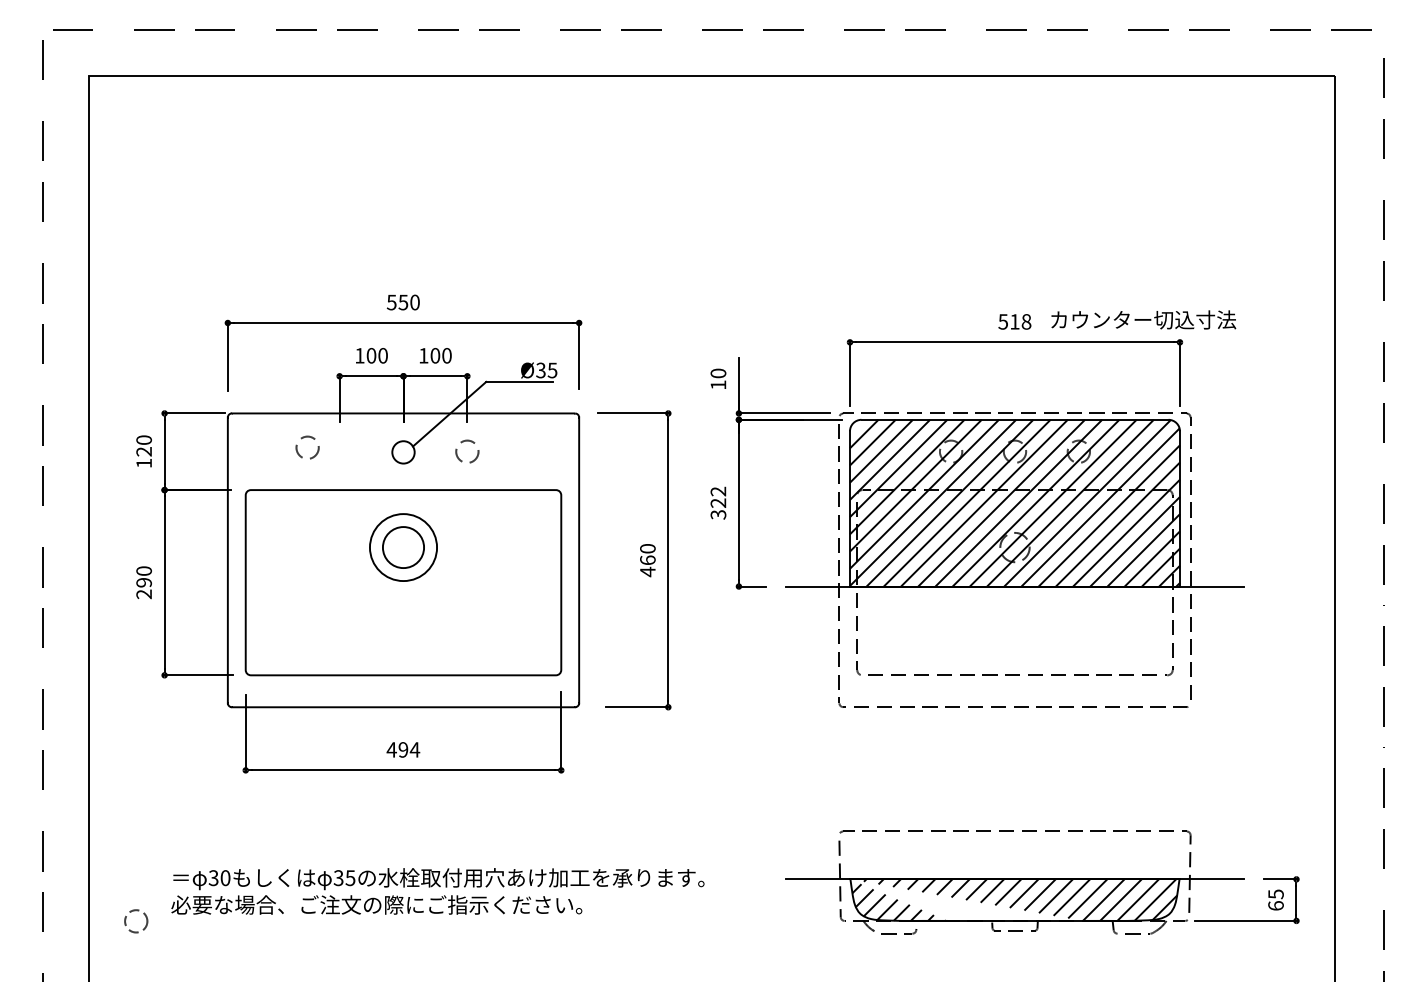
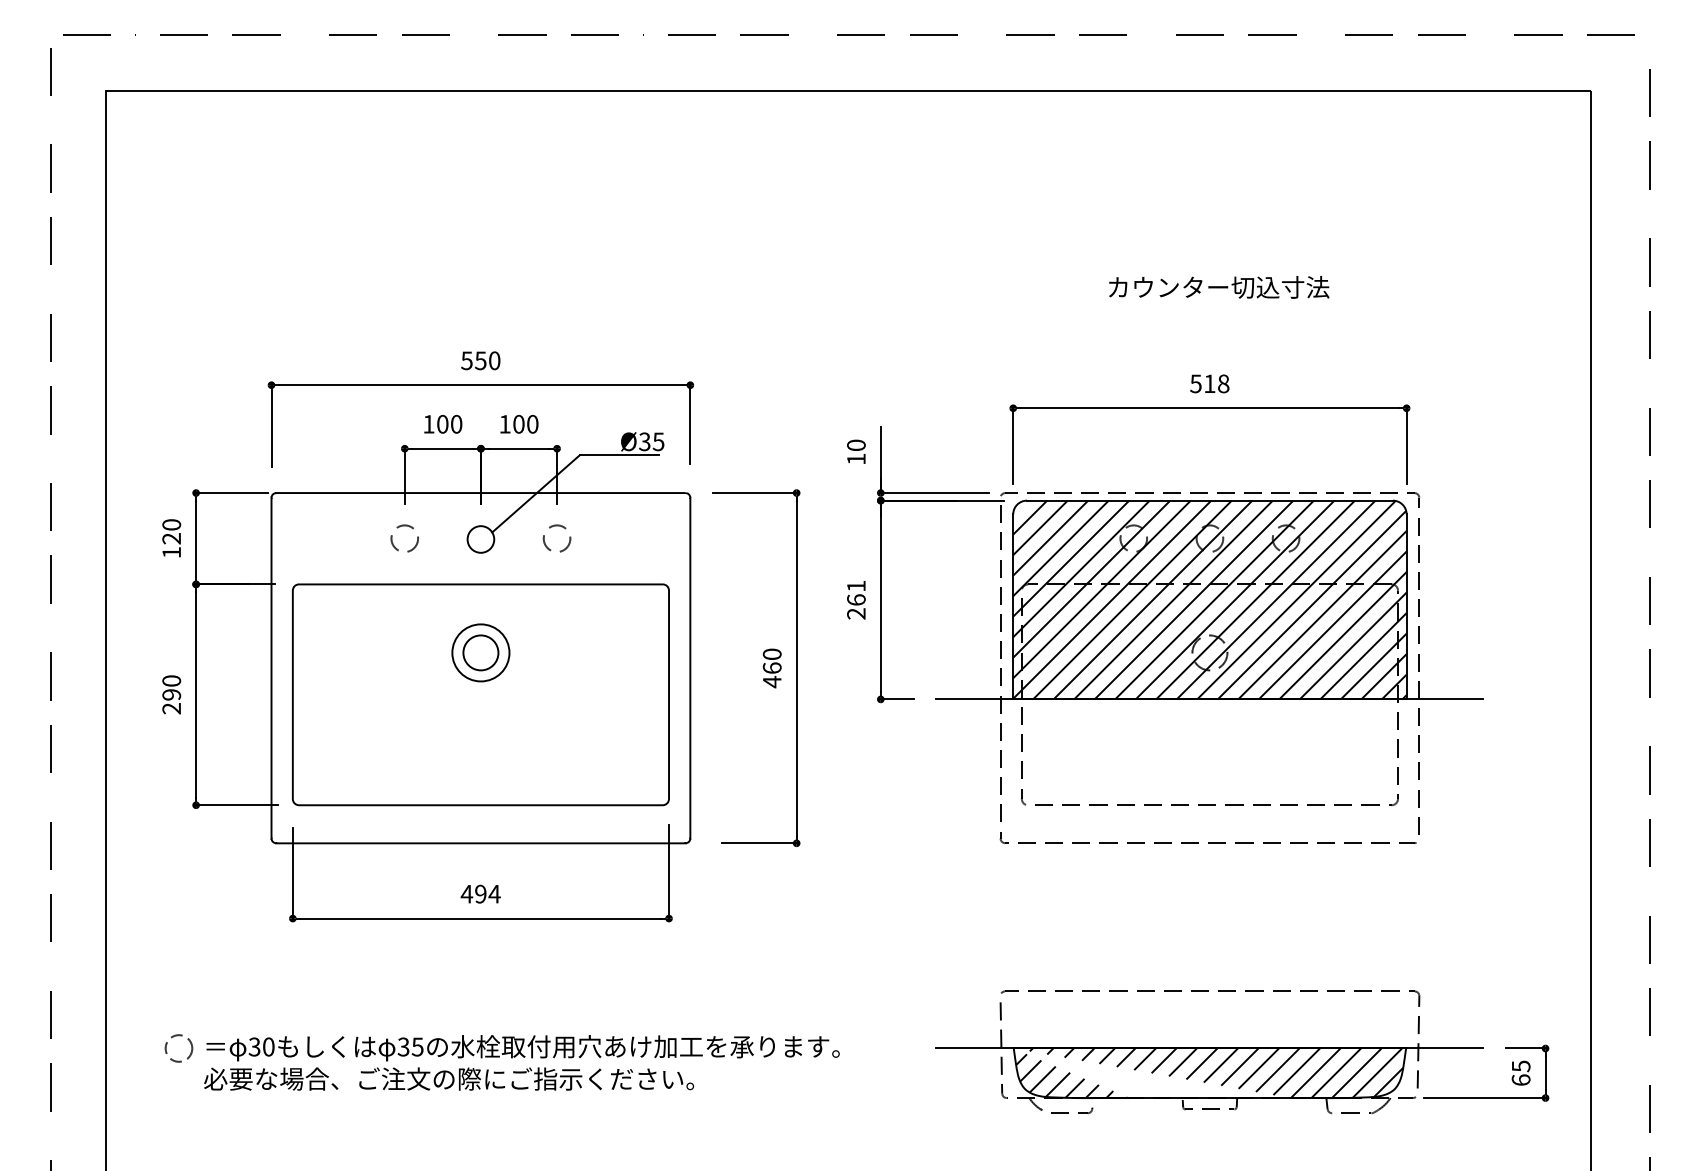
text: (1143, 319) -> (1218, 286), moved
part: (303, 438) -> (399, 527), moved
text: (718, 502) -> (856, 599), 322 -> 261
part: (403, 547) -> (480, 652), size x0.71
circle: (136, 921) -> (179, 1048), moved

